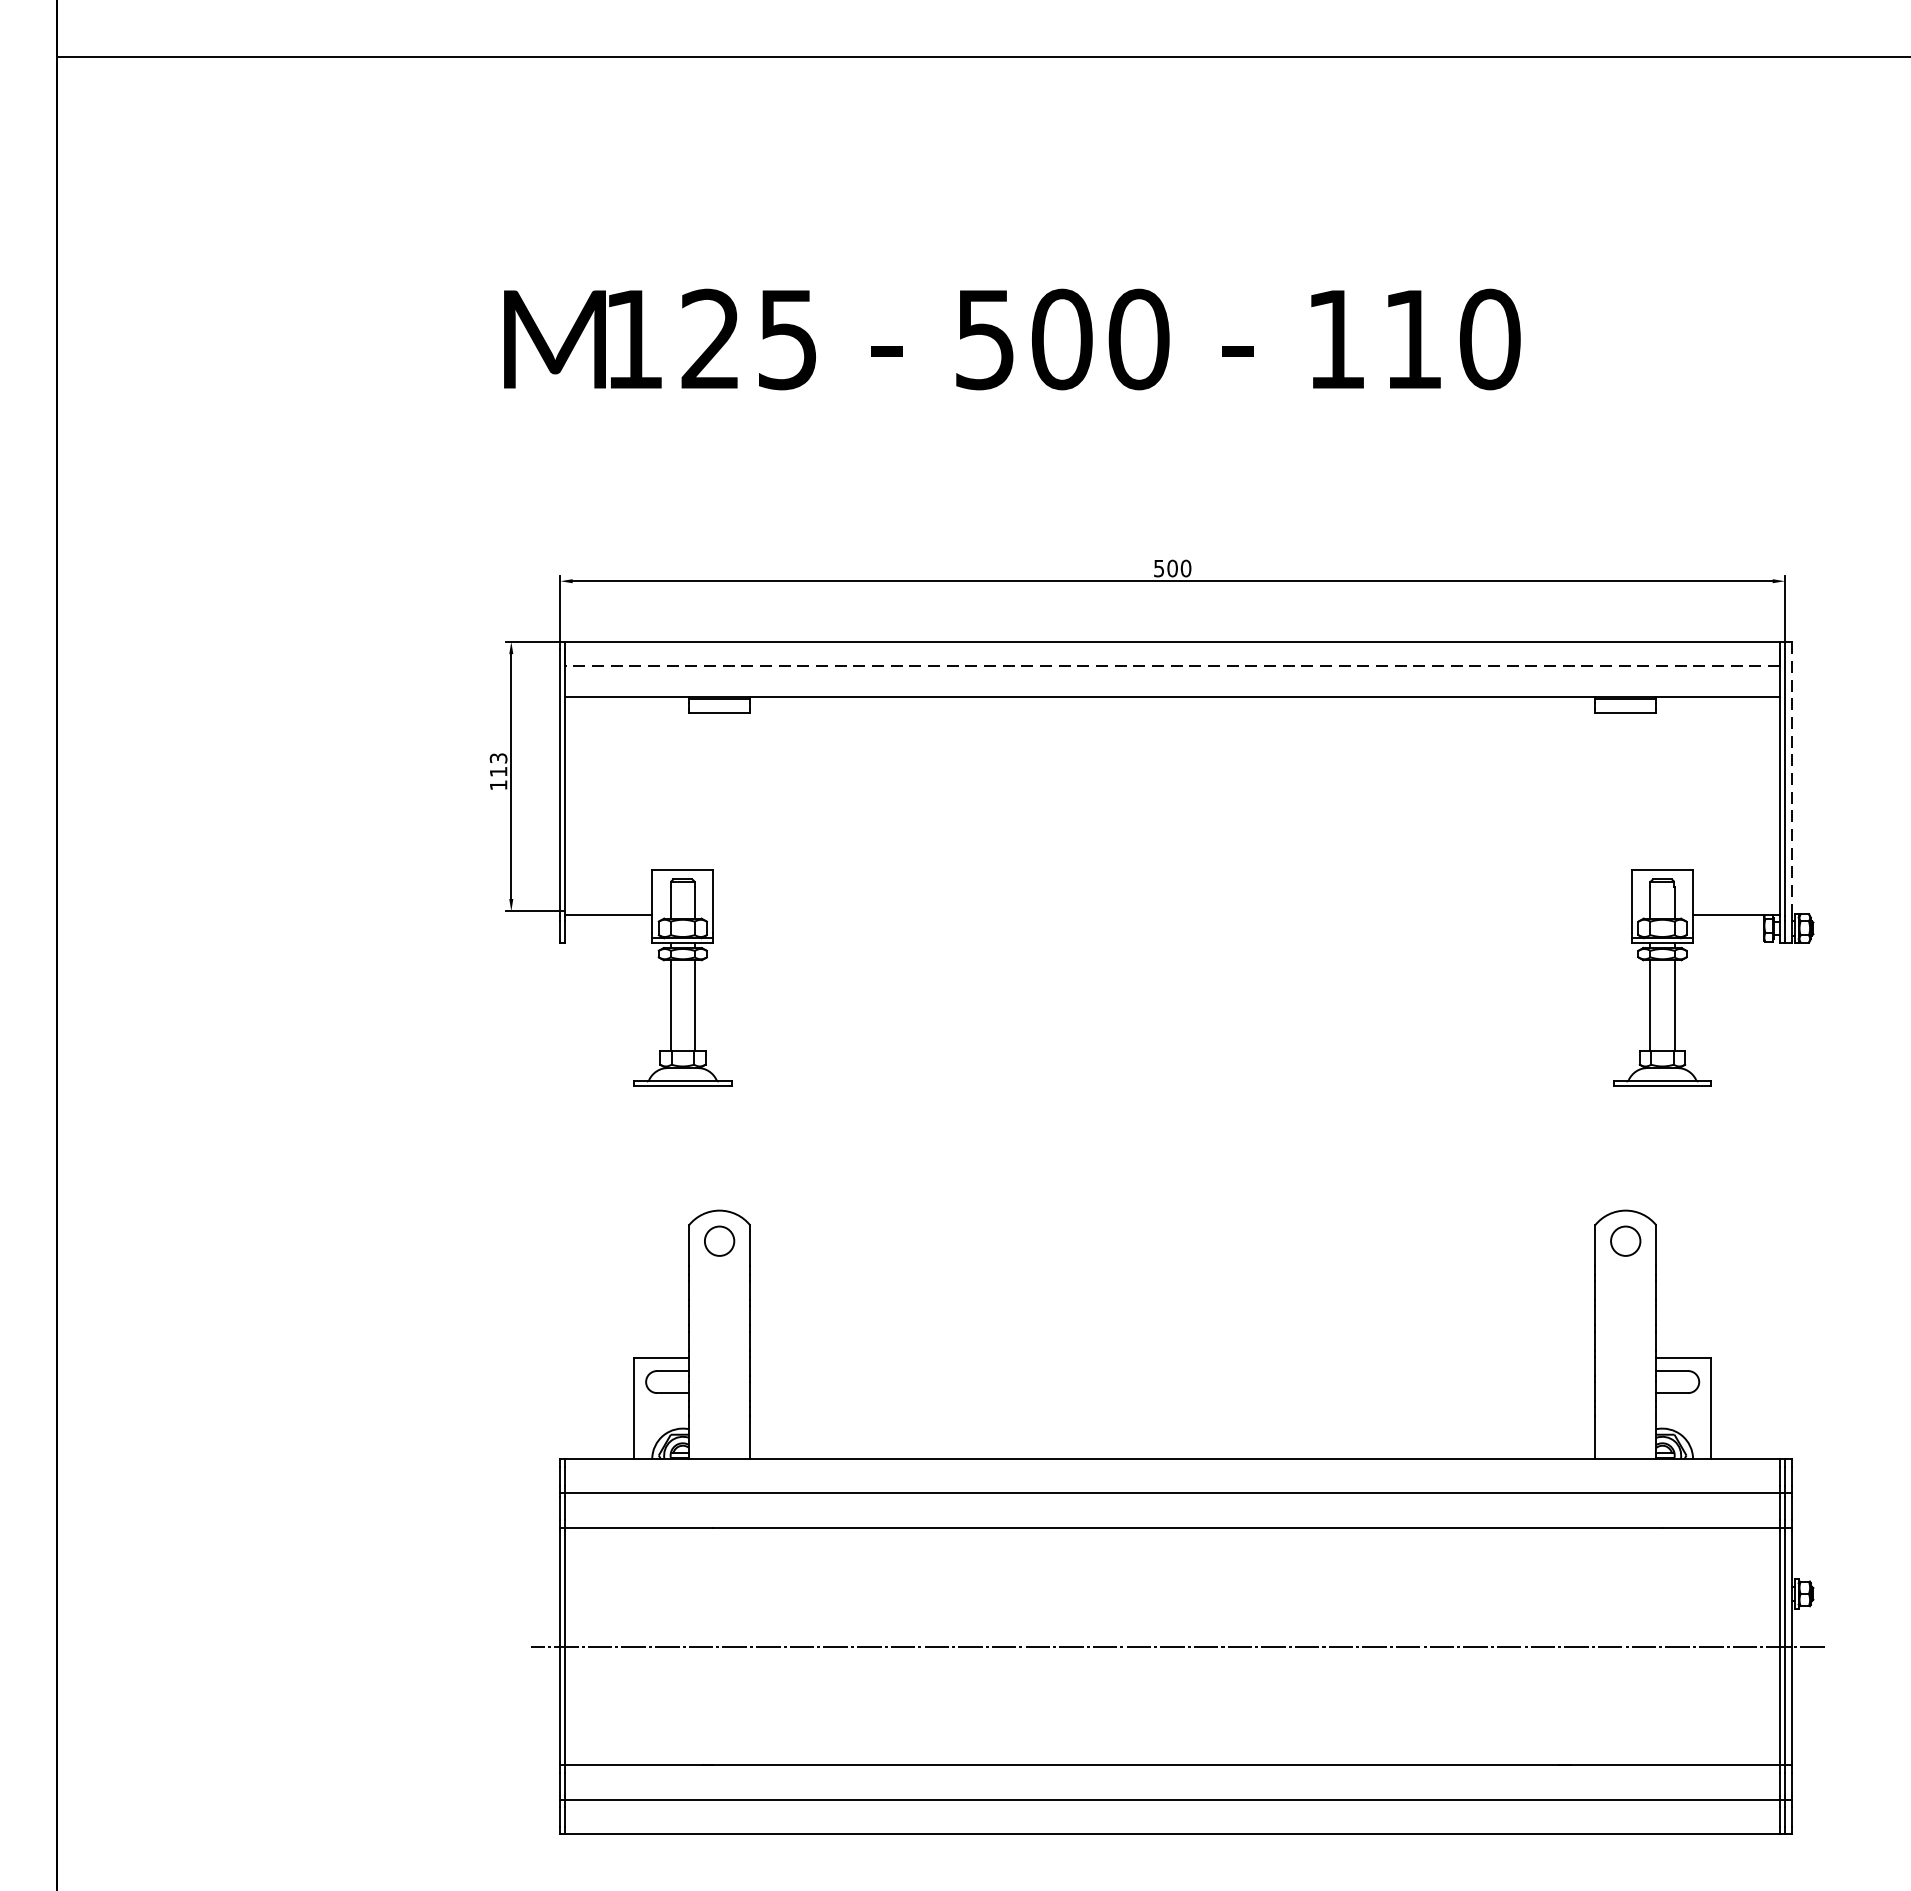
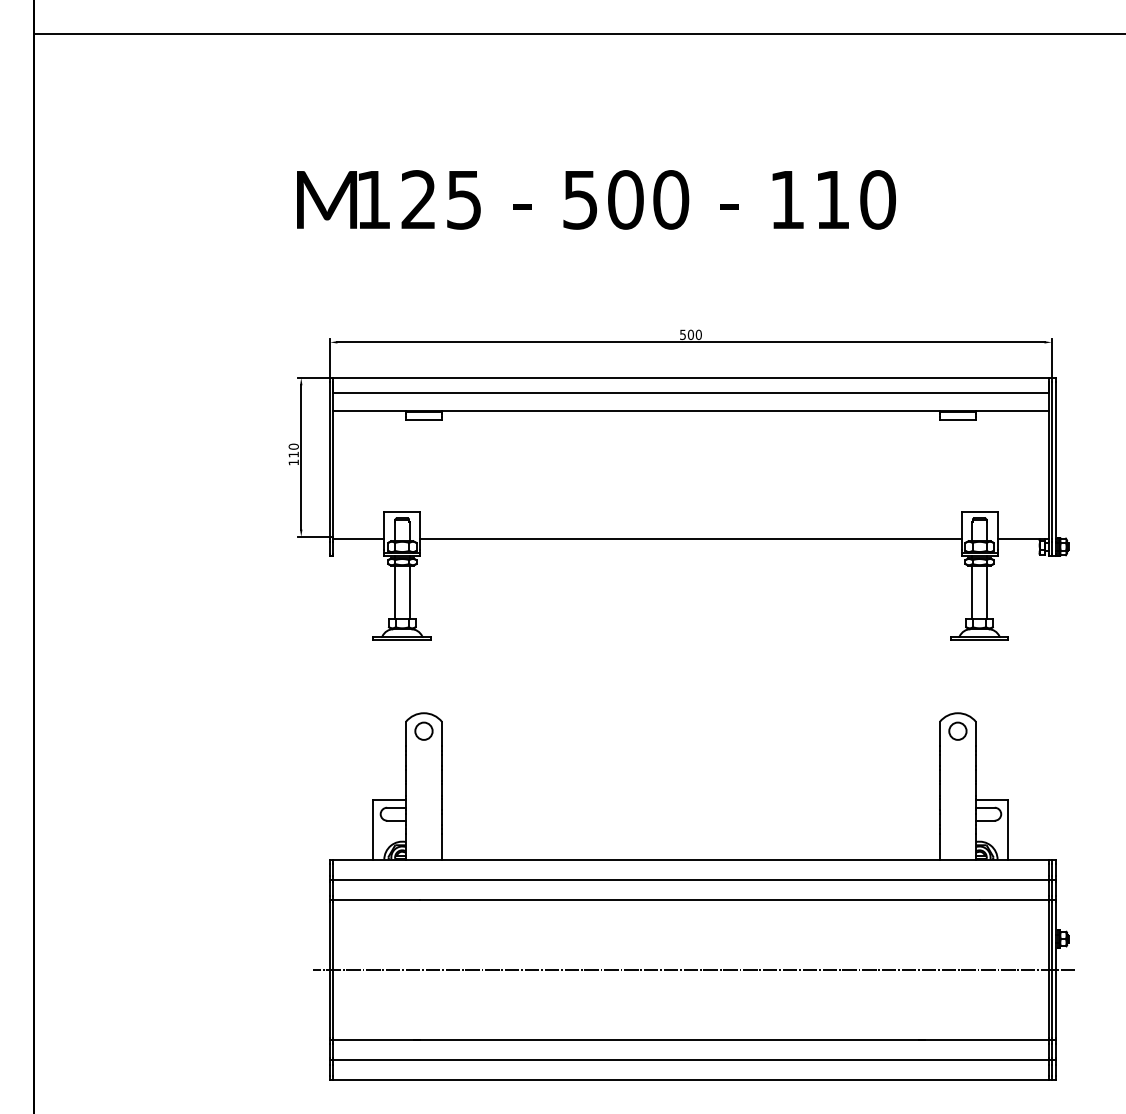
line: (1171, 666) -> (690, 392), dashed -> solid
text: (498, 757) -> (293, 446), 113 -> 110
line: (1793, 781) -> (1056, 460), dashed -> solid
line: (1171, 914) -> (690, 538), added

